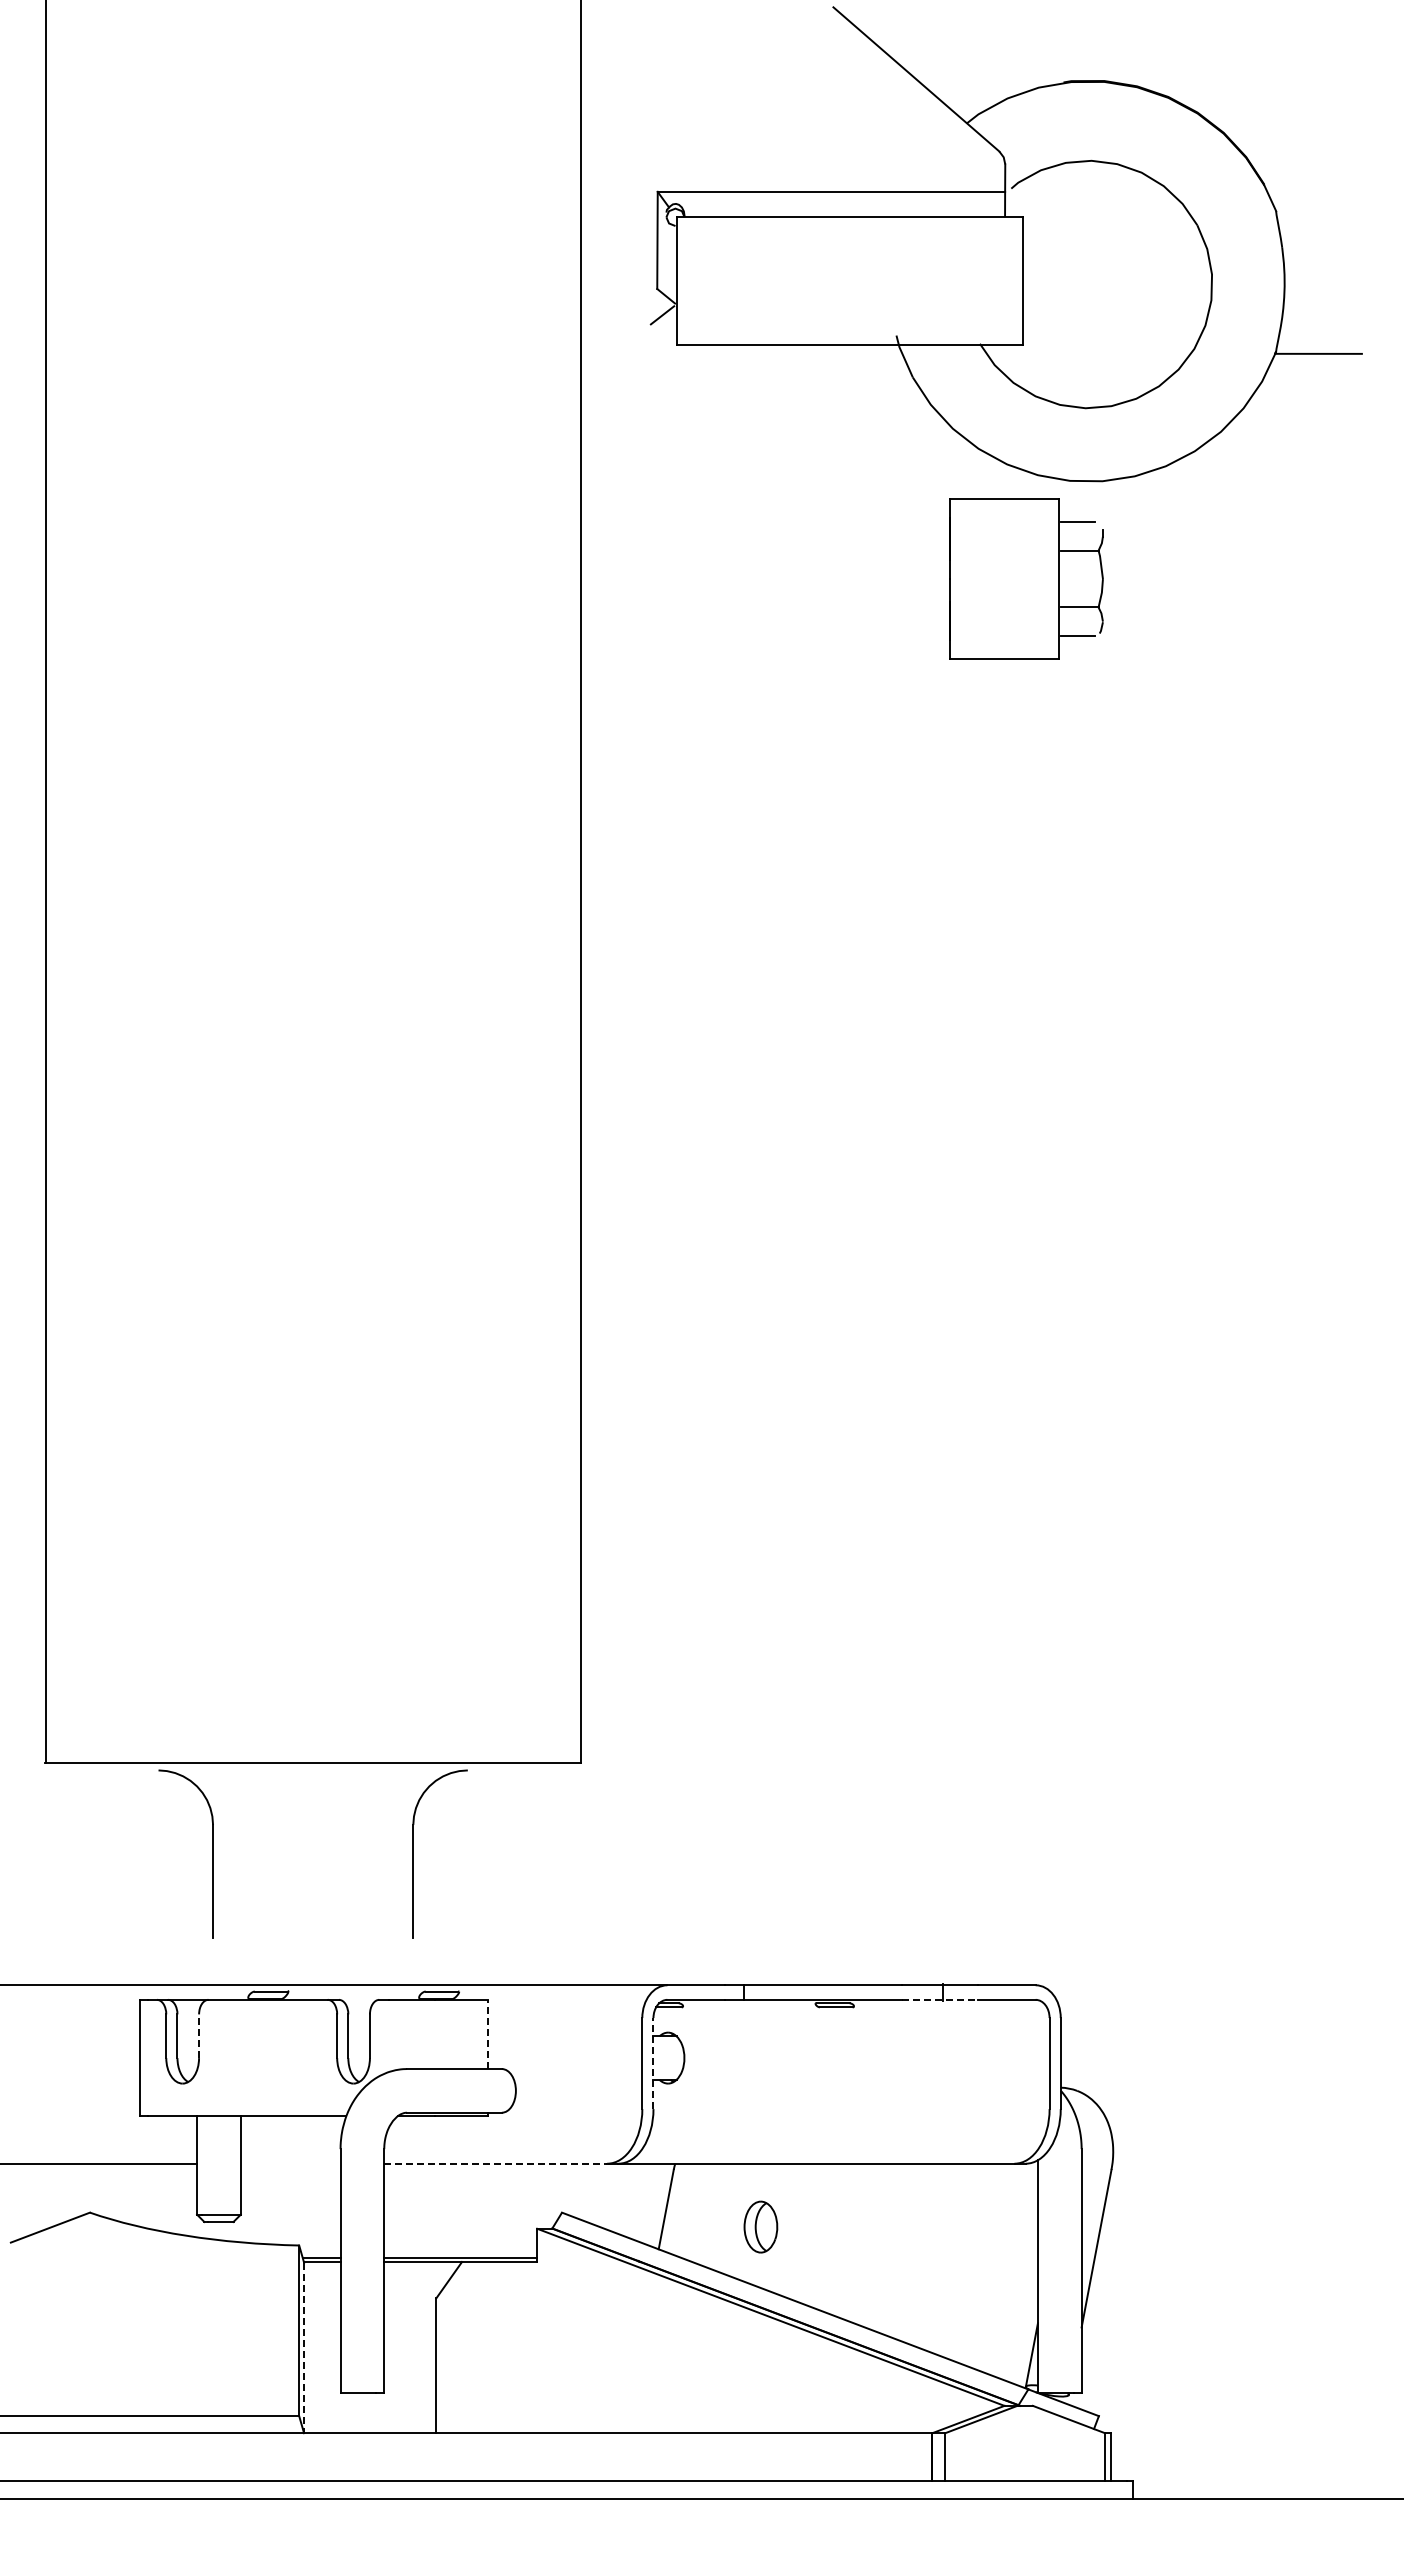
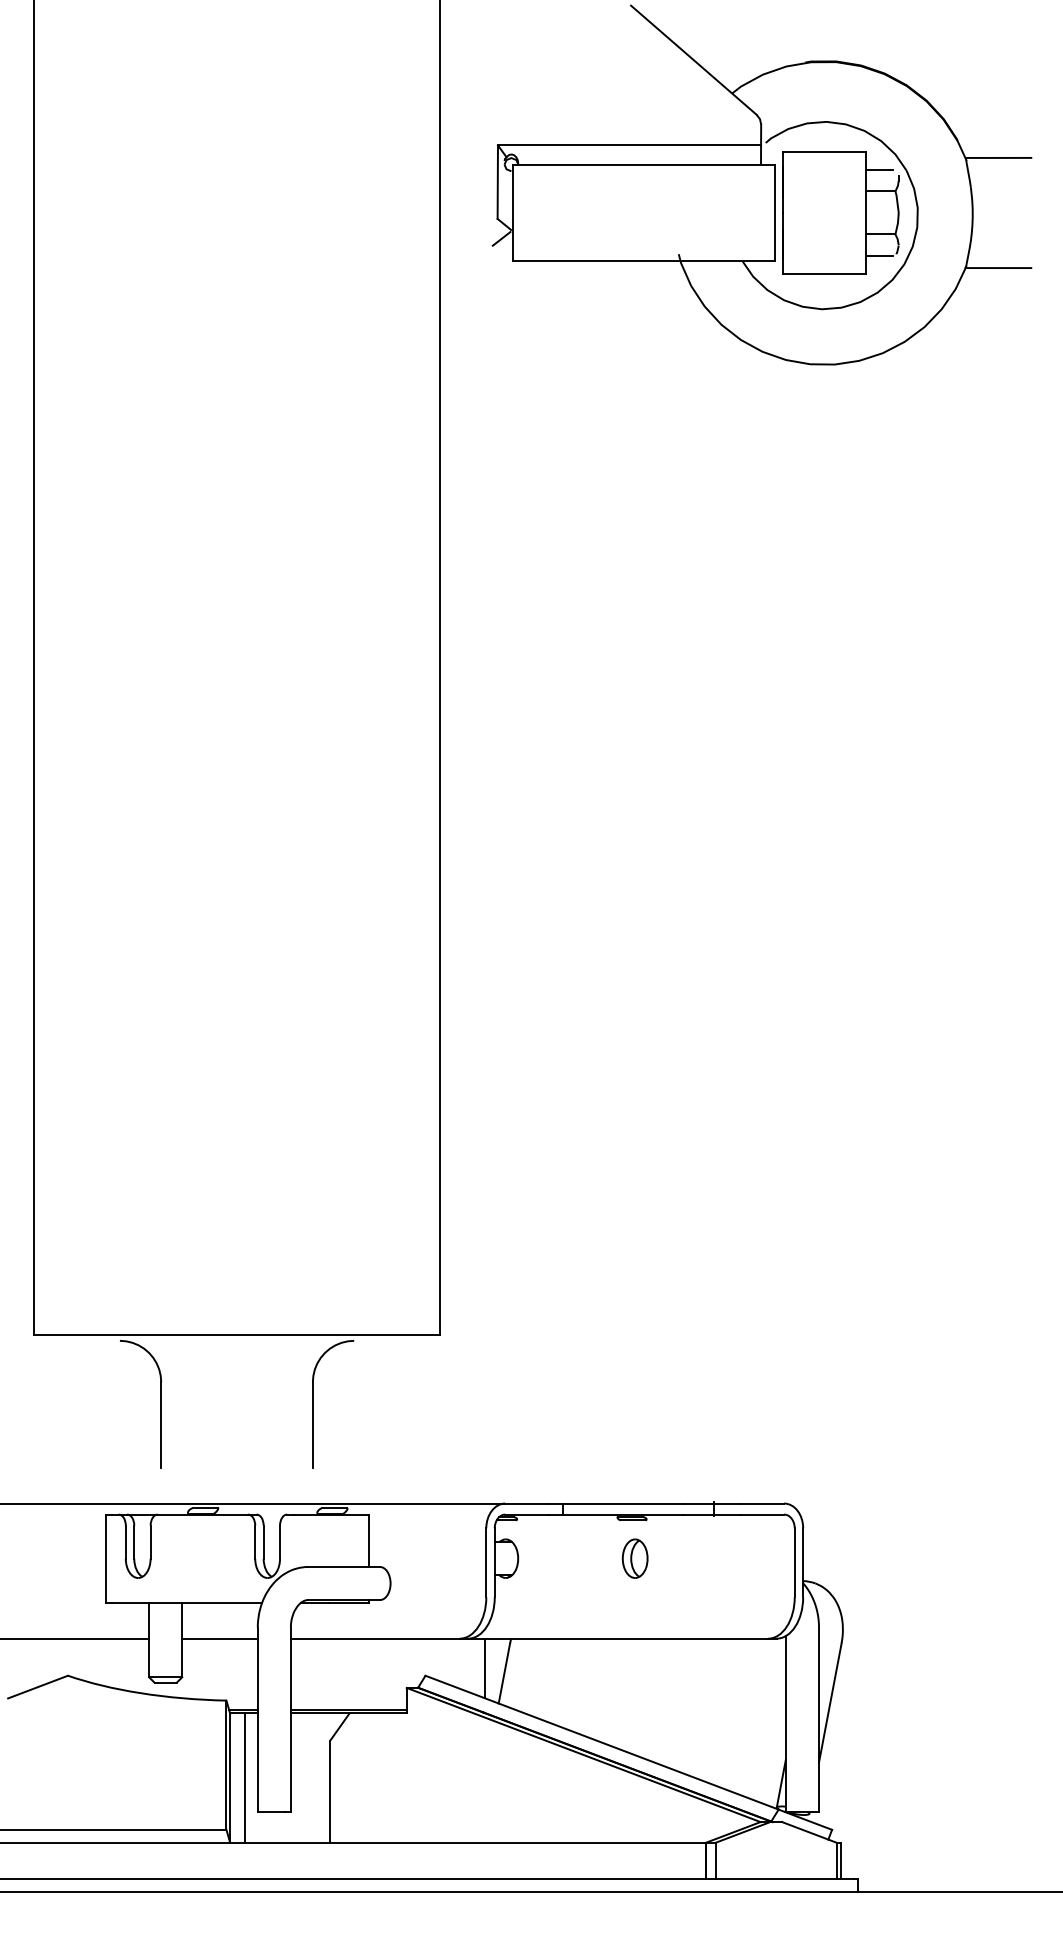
line: (1318, 208) -> (998, 157), added
part: (1026, 578) -> (840, 212), moved
line: (940, 1999) -> (712, 1514), dashed -> solid
line: (487, 2034) -> (369, 1540), dashed -> solid
line: (199, 2036) -> (150, 1542), dashed -> solid
line: (653, 2063) -> (494, 1562), dashed -> solid
line: (290, 2163) -> (219, 1638), added
line: (496, 2163) -> (375, 1638), dashed -> solid
line: (640, 2202) -> (484, 1668), added
part: (760, 2226) -> (634, 1558), moved
line: (324, 2347) -> (245, 1777), added
line: (304, 2348) -> (230, 1778), dashed -> solid

